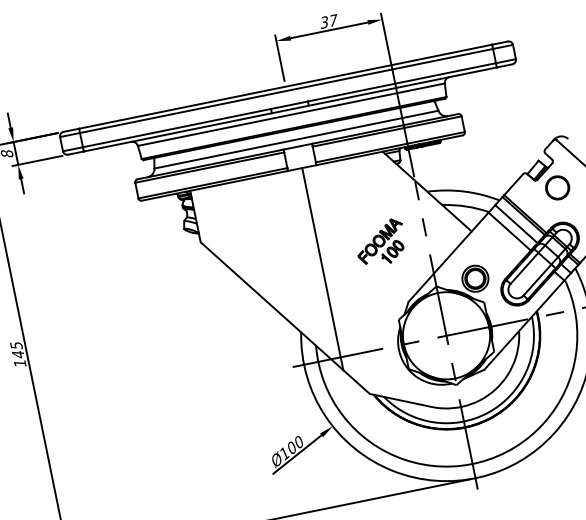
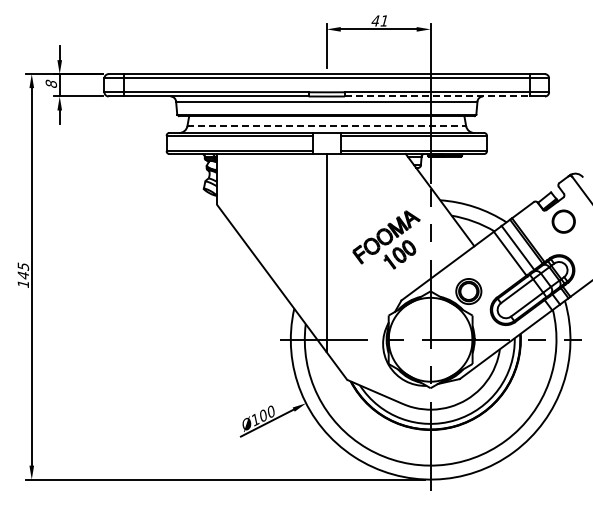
text: (329, 20) -> (380, 20), 37 -> 41
line: (403, 86) -> (437, 96), solid -> dashed
line: (297, 139) -> (327, 126), solid -> dashed
part: (380, 242) -> (386, 239), size x1.4

